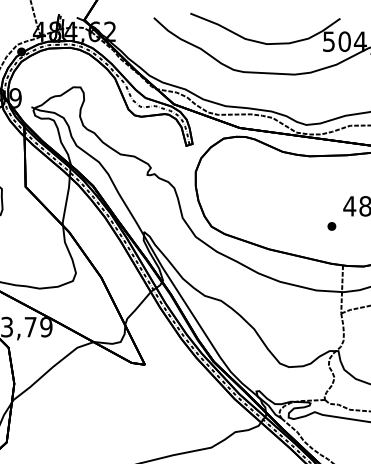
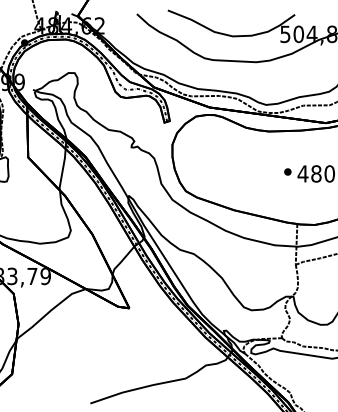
part: (331, 225) -> (287, 171), moved

